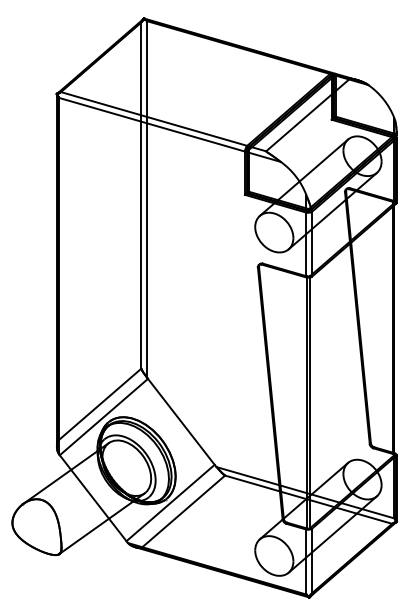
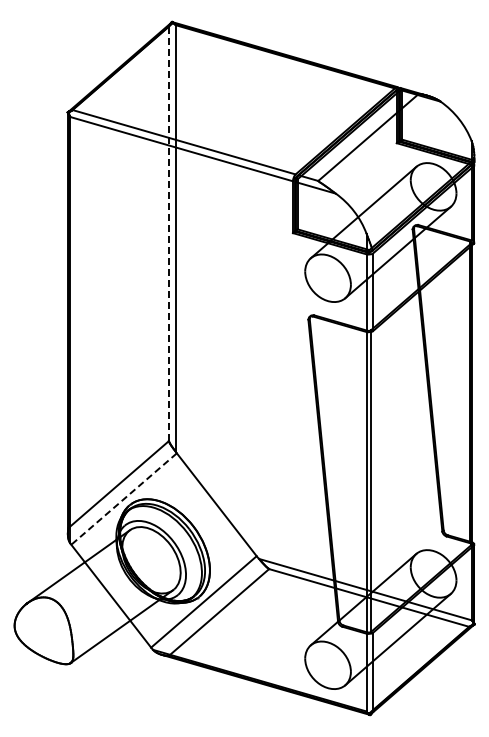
line: (141, 195) -> (168, 233), solid -> dashed
line: (104, 417) -> (124, 499), solid -> dashed

